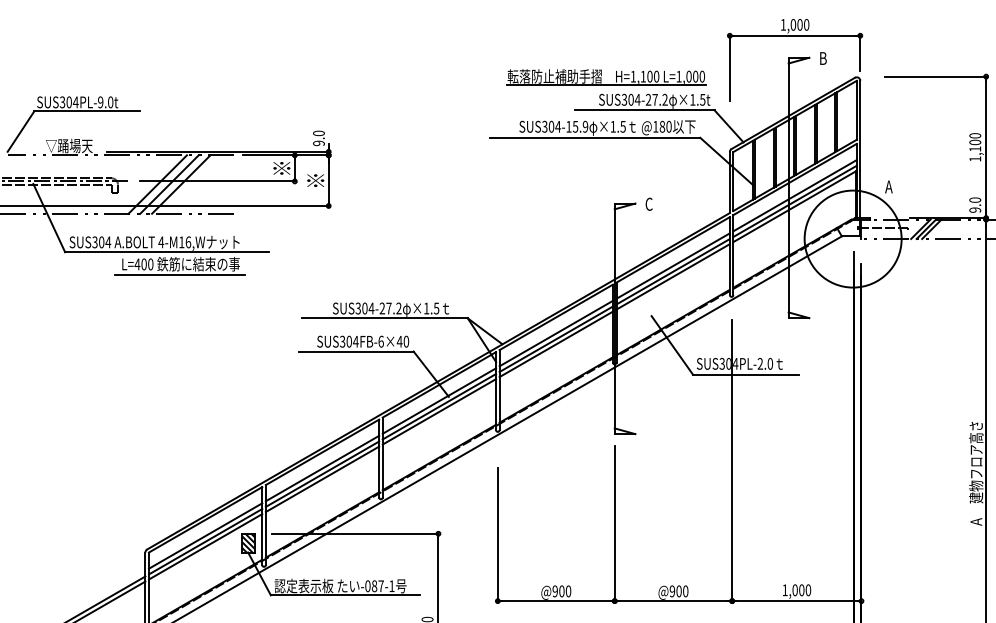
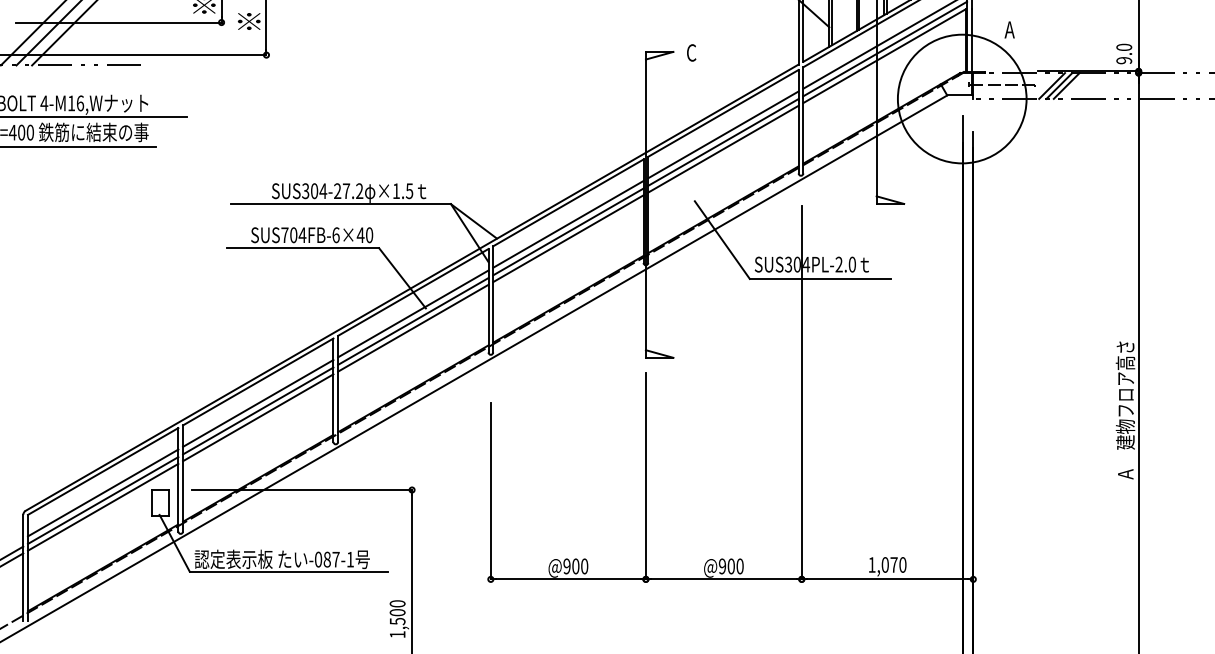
text: (342, 341) -> (284, 234), SUS304FB-6×40 -> SUS704FB-6×40
hatch: (248, 543) -> (160, 502), removed
text: (801, 590) -> (893, 565), 1,000 -> 1,070

